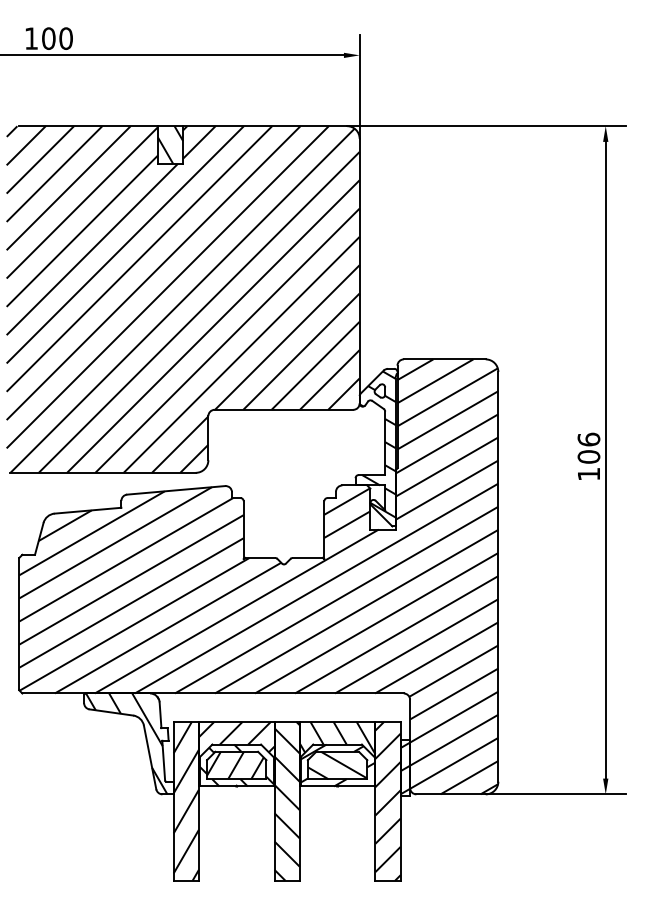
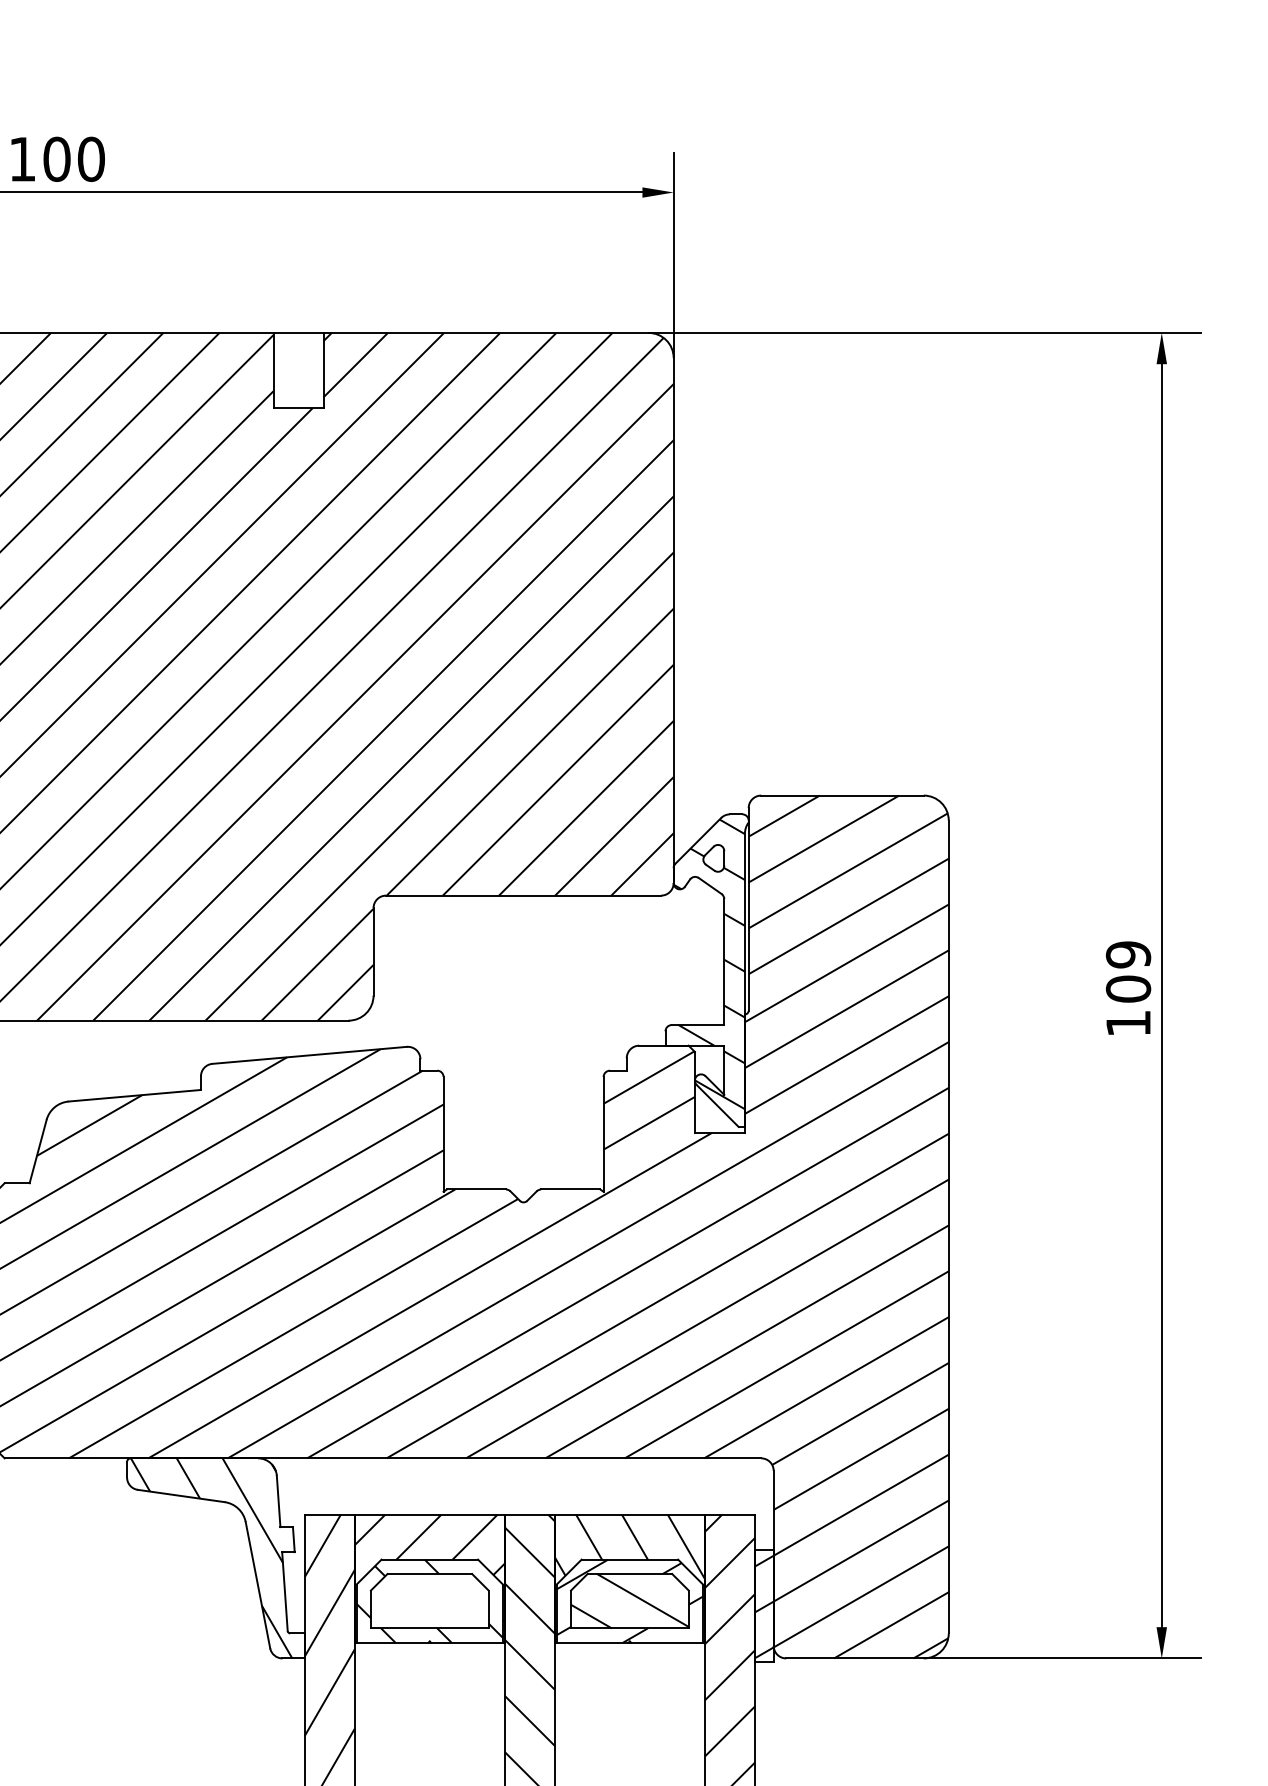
hatch: (170, 144) -> (298, 369), removed
text: (588, 439) -> (1127, 954), 106 -> 109
hatch: (235, 765) -> (427, 1601), removed

